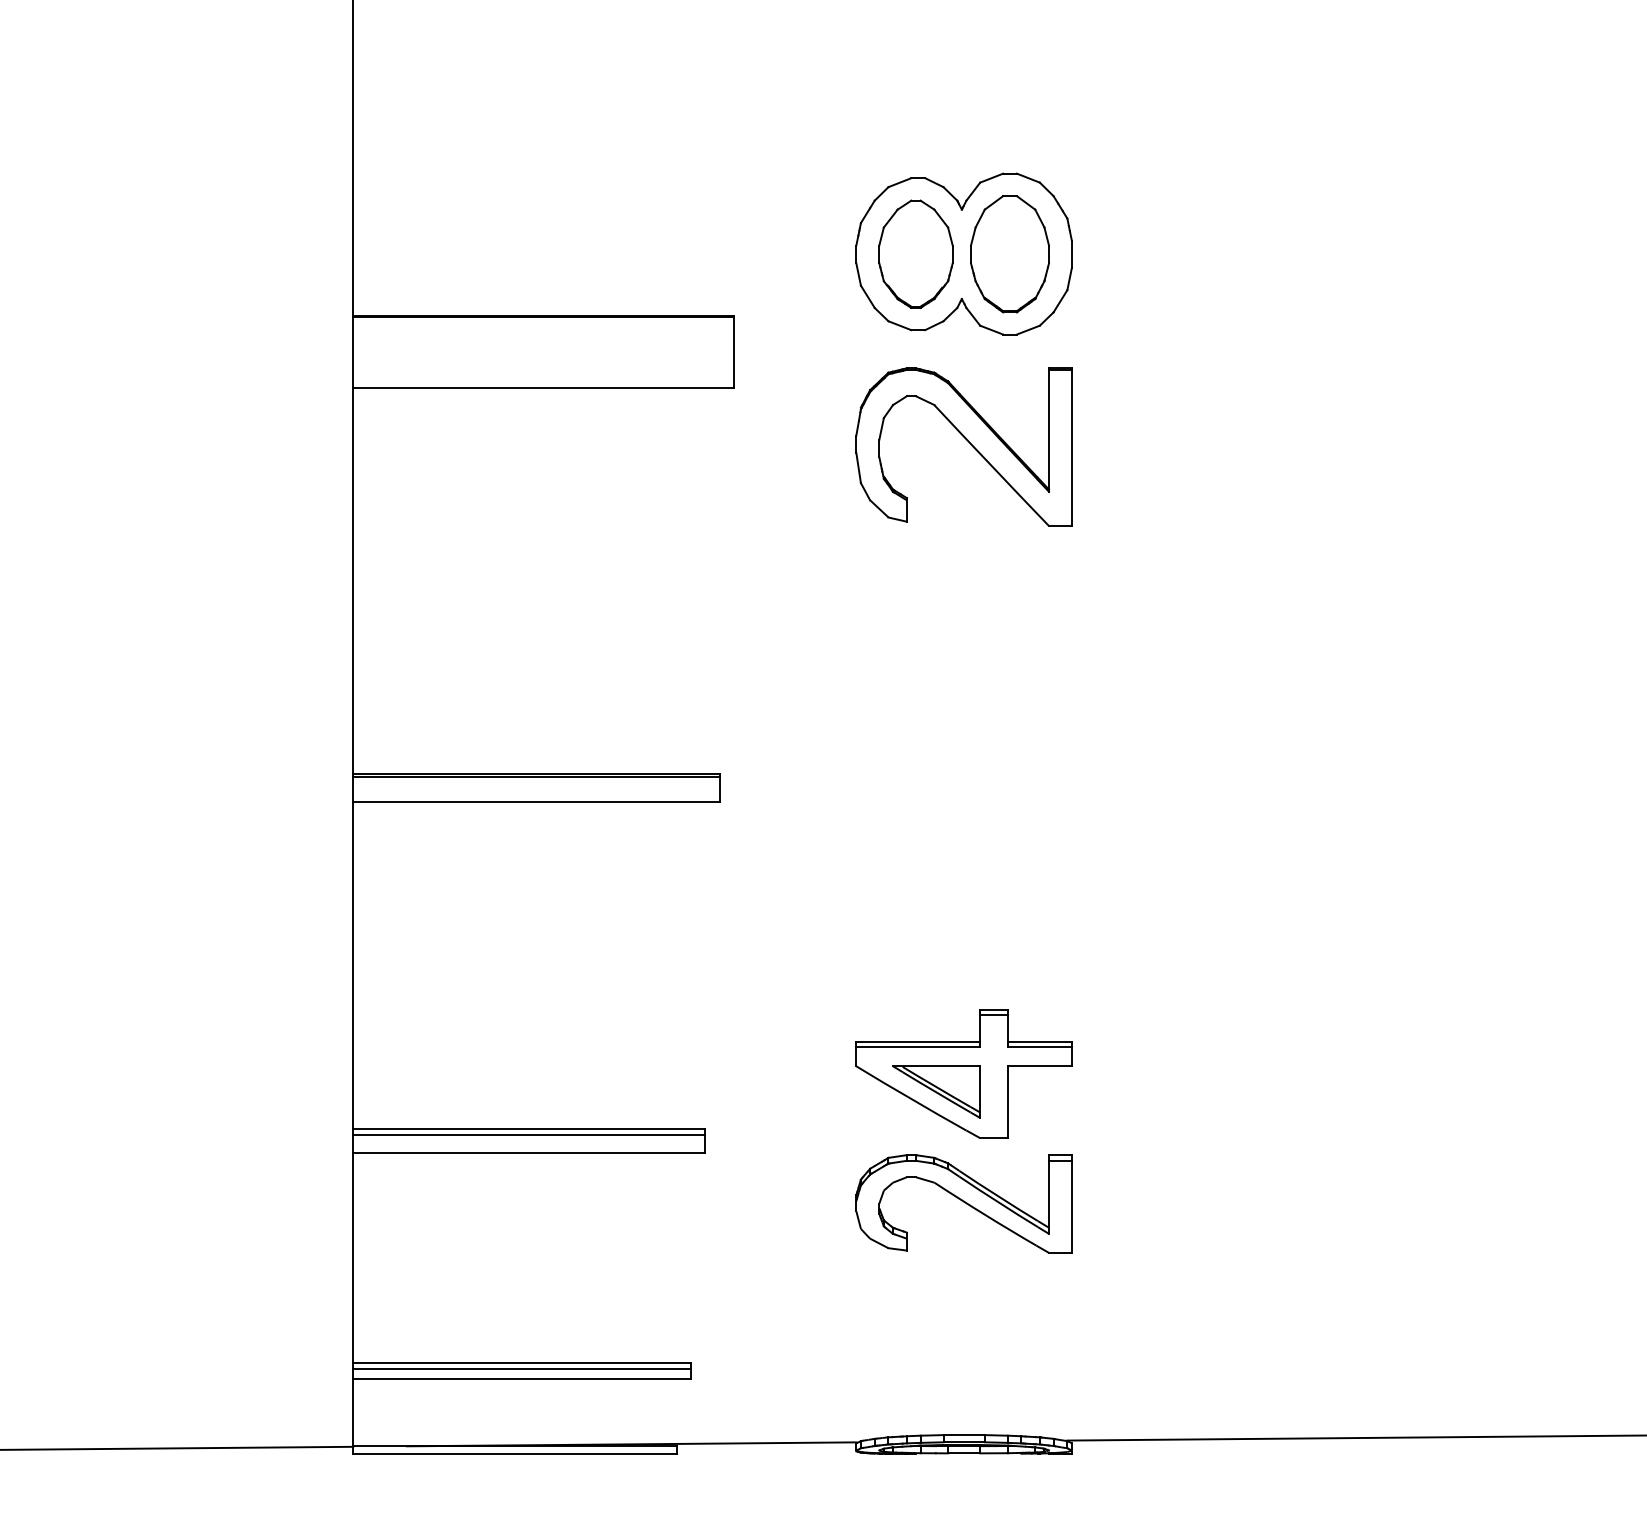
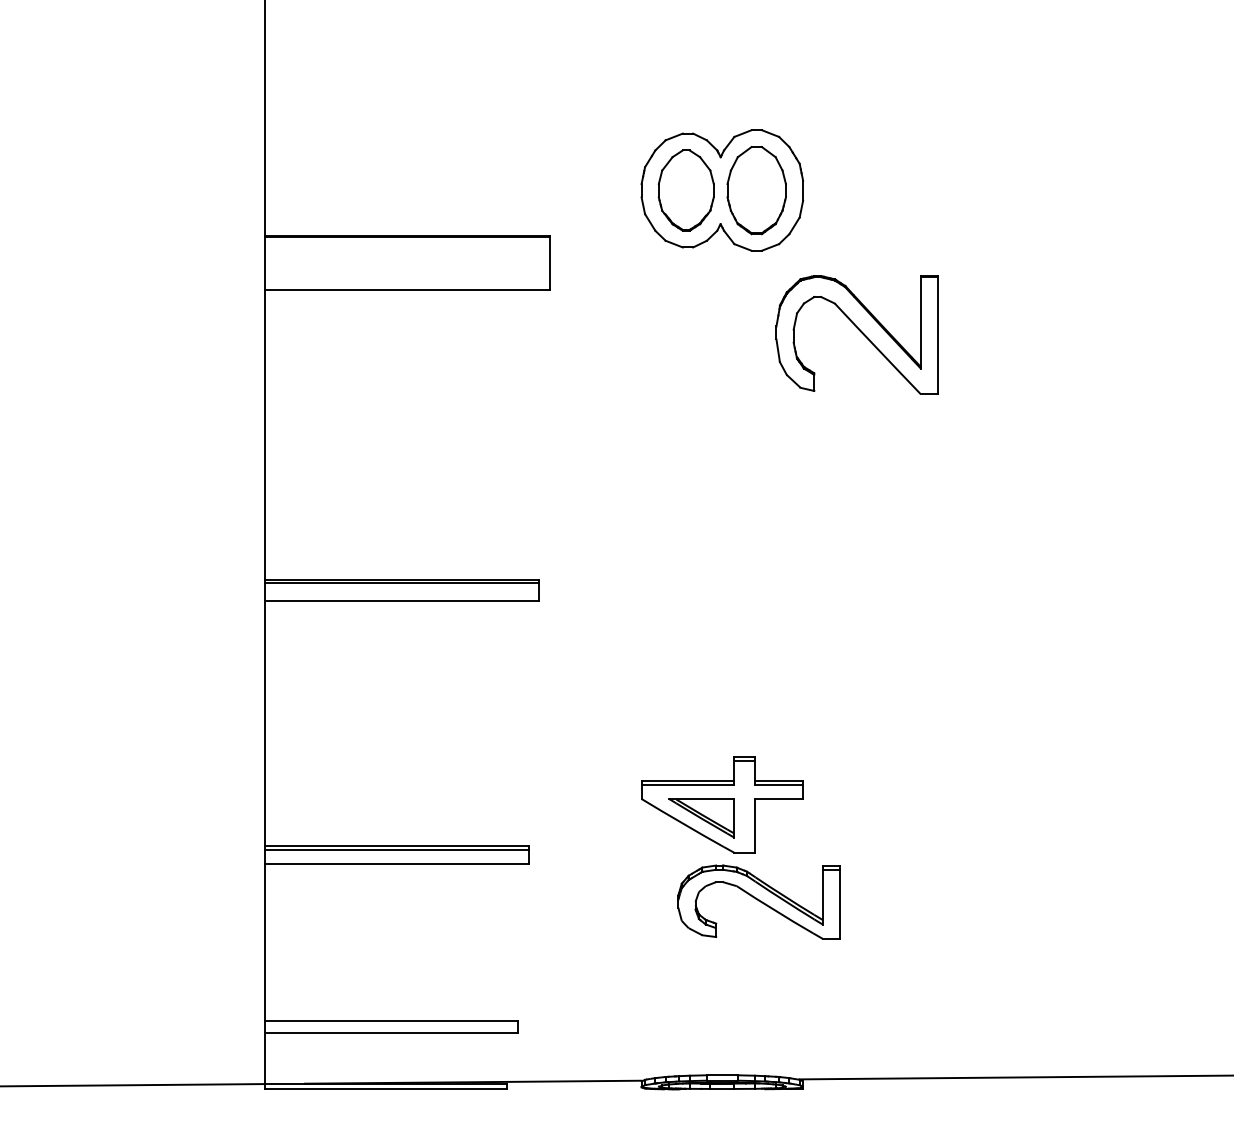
part: (967, 441) -> (859, 330), moved
part: (963, 1203) -> (758, 901), moved
line: (522, 1369) -> (391, 1026), removed

